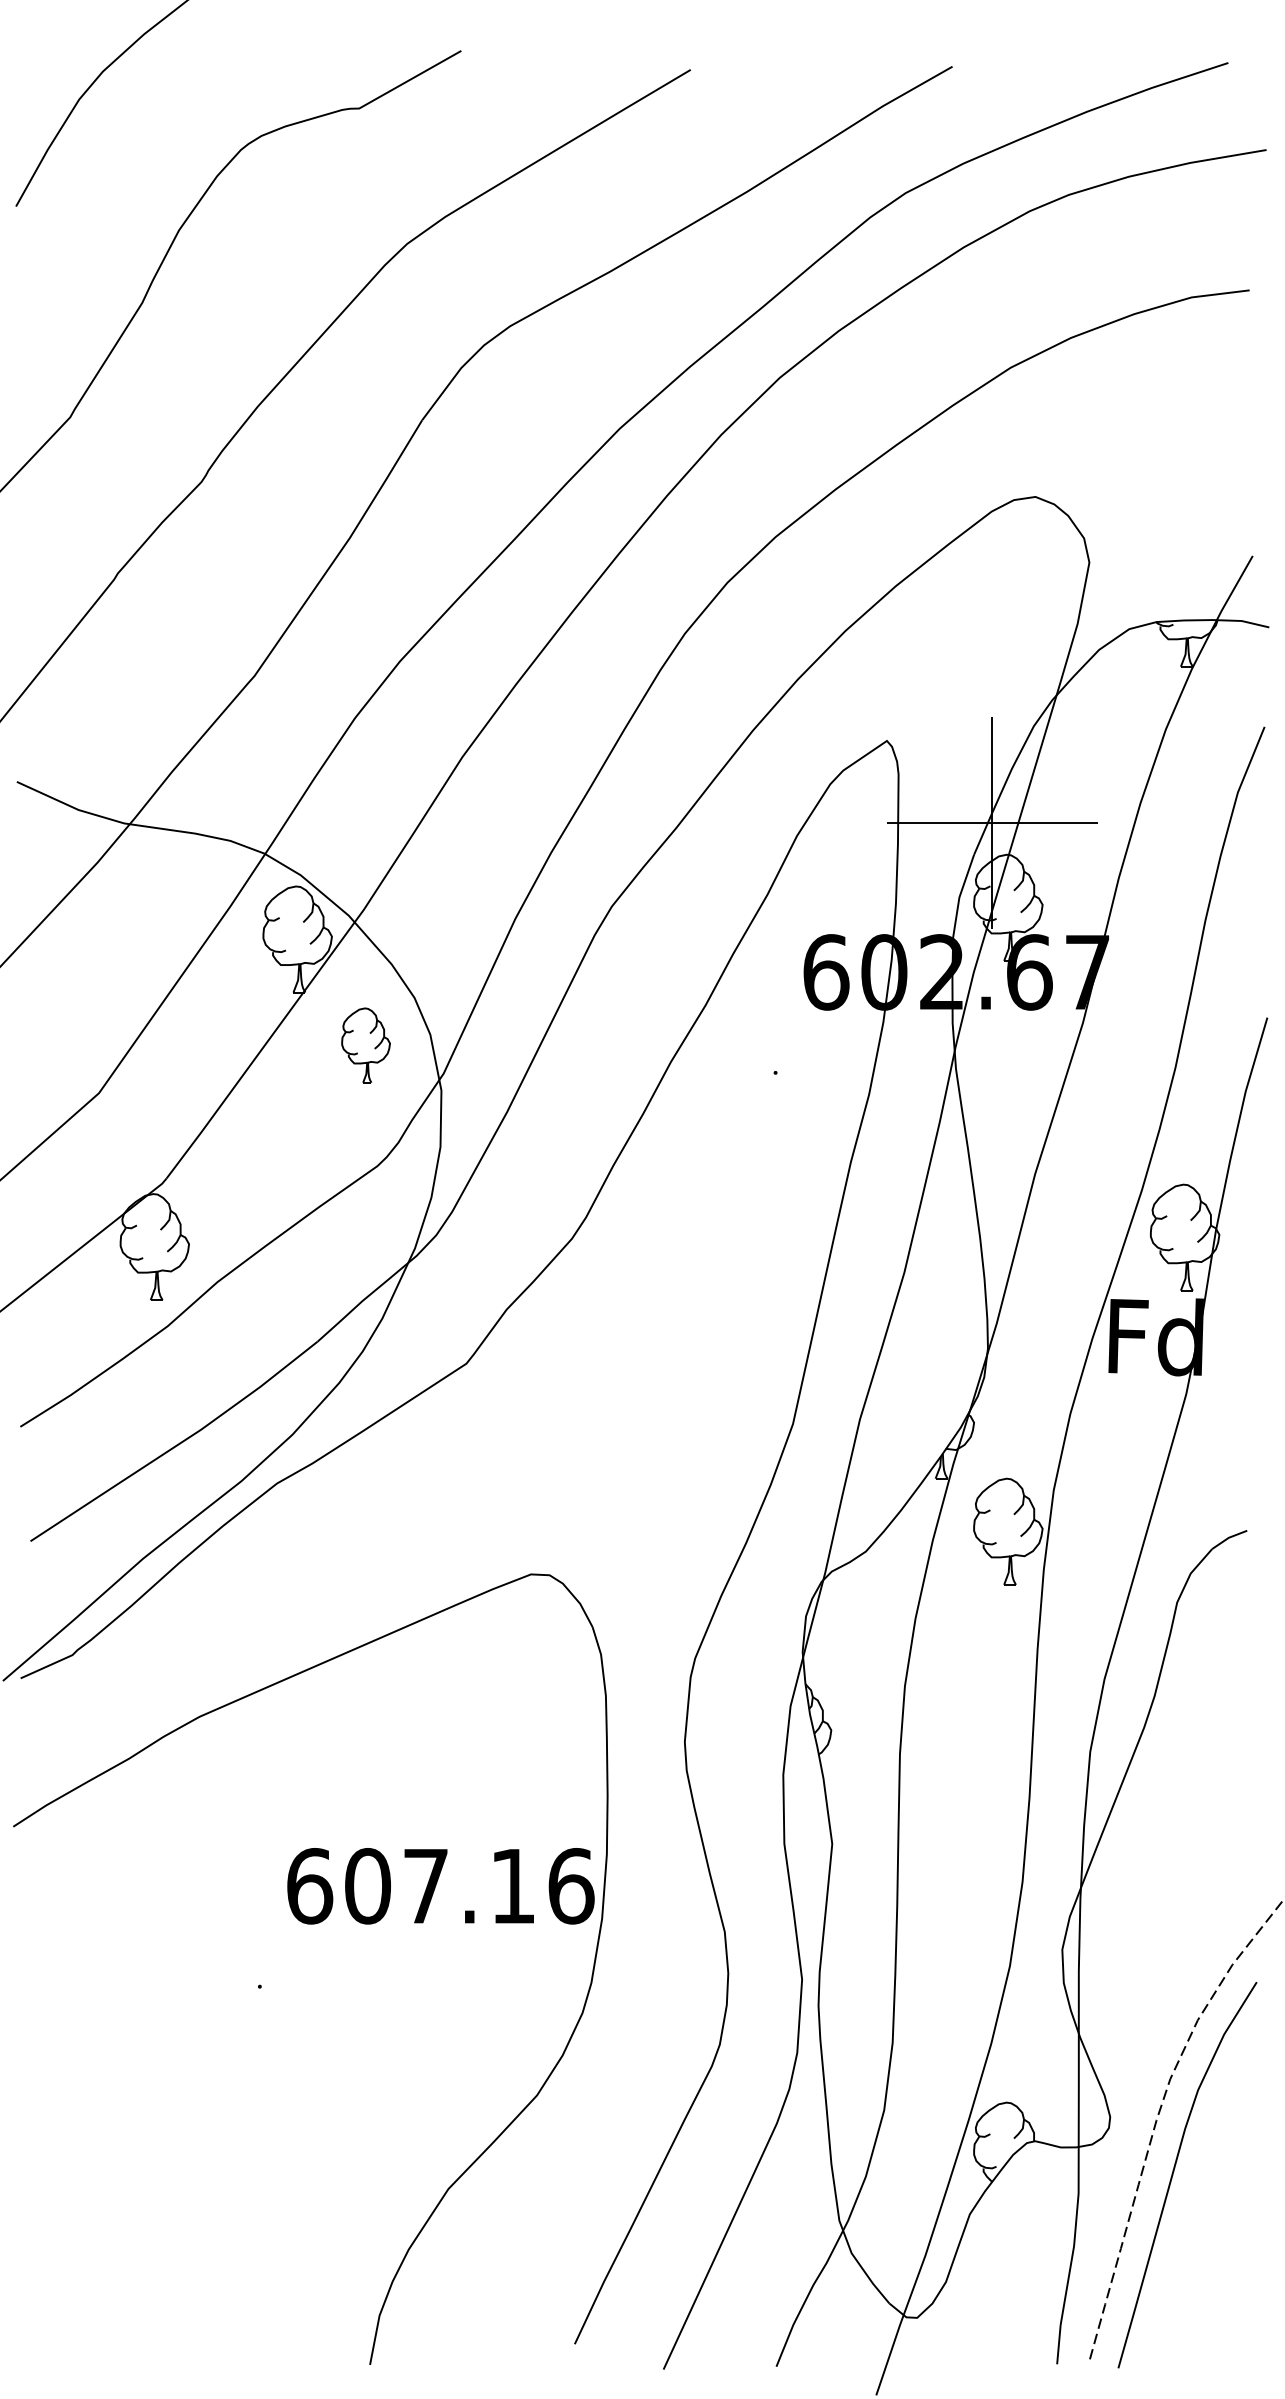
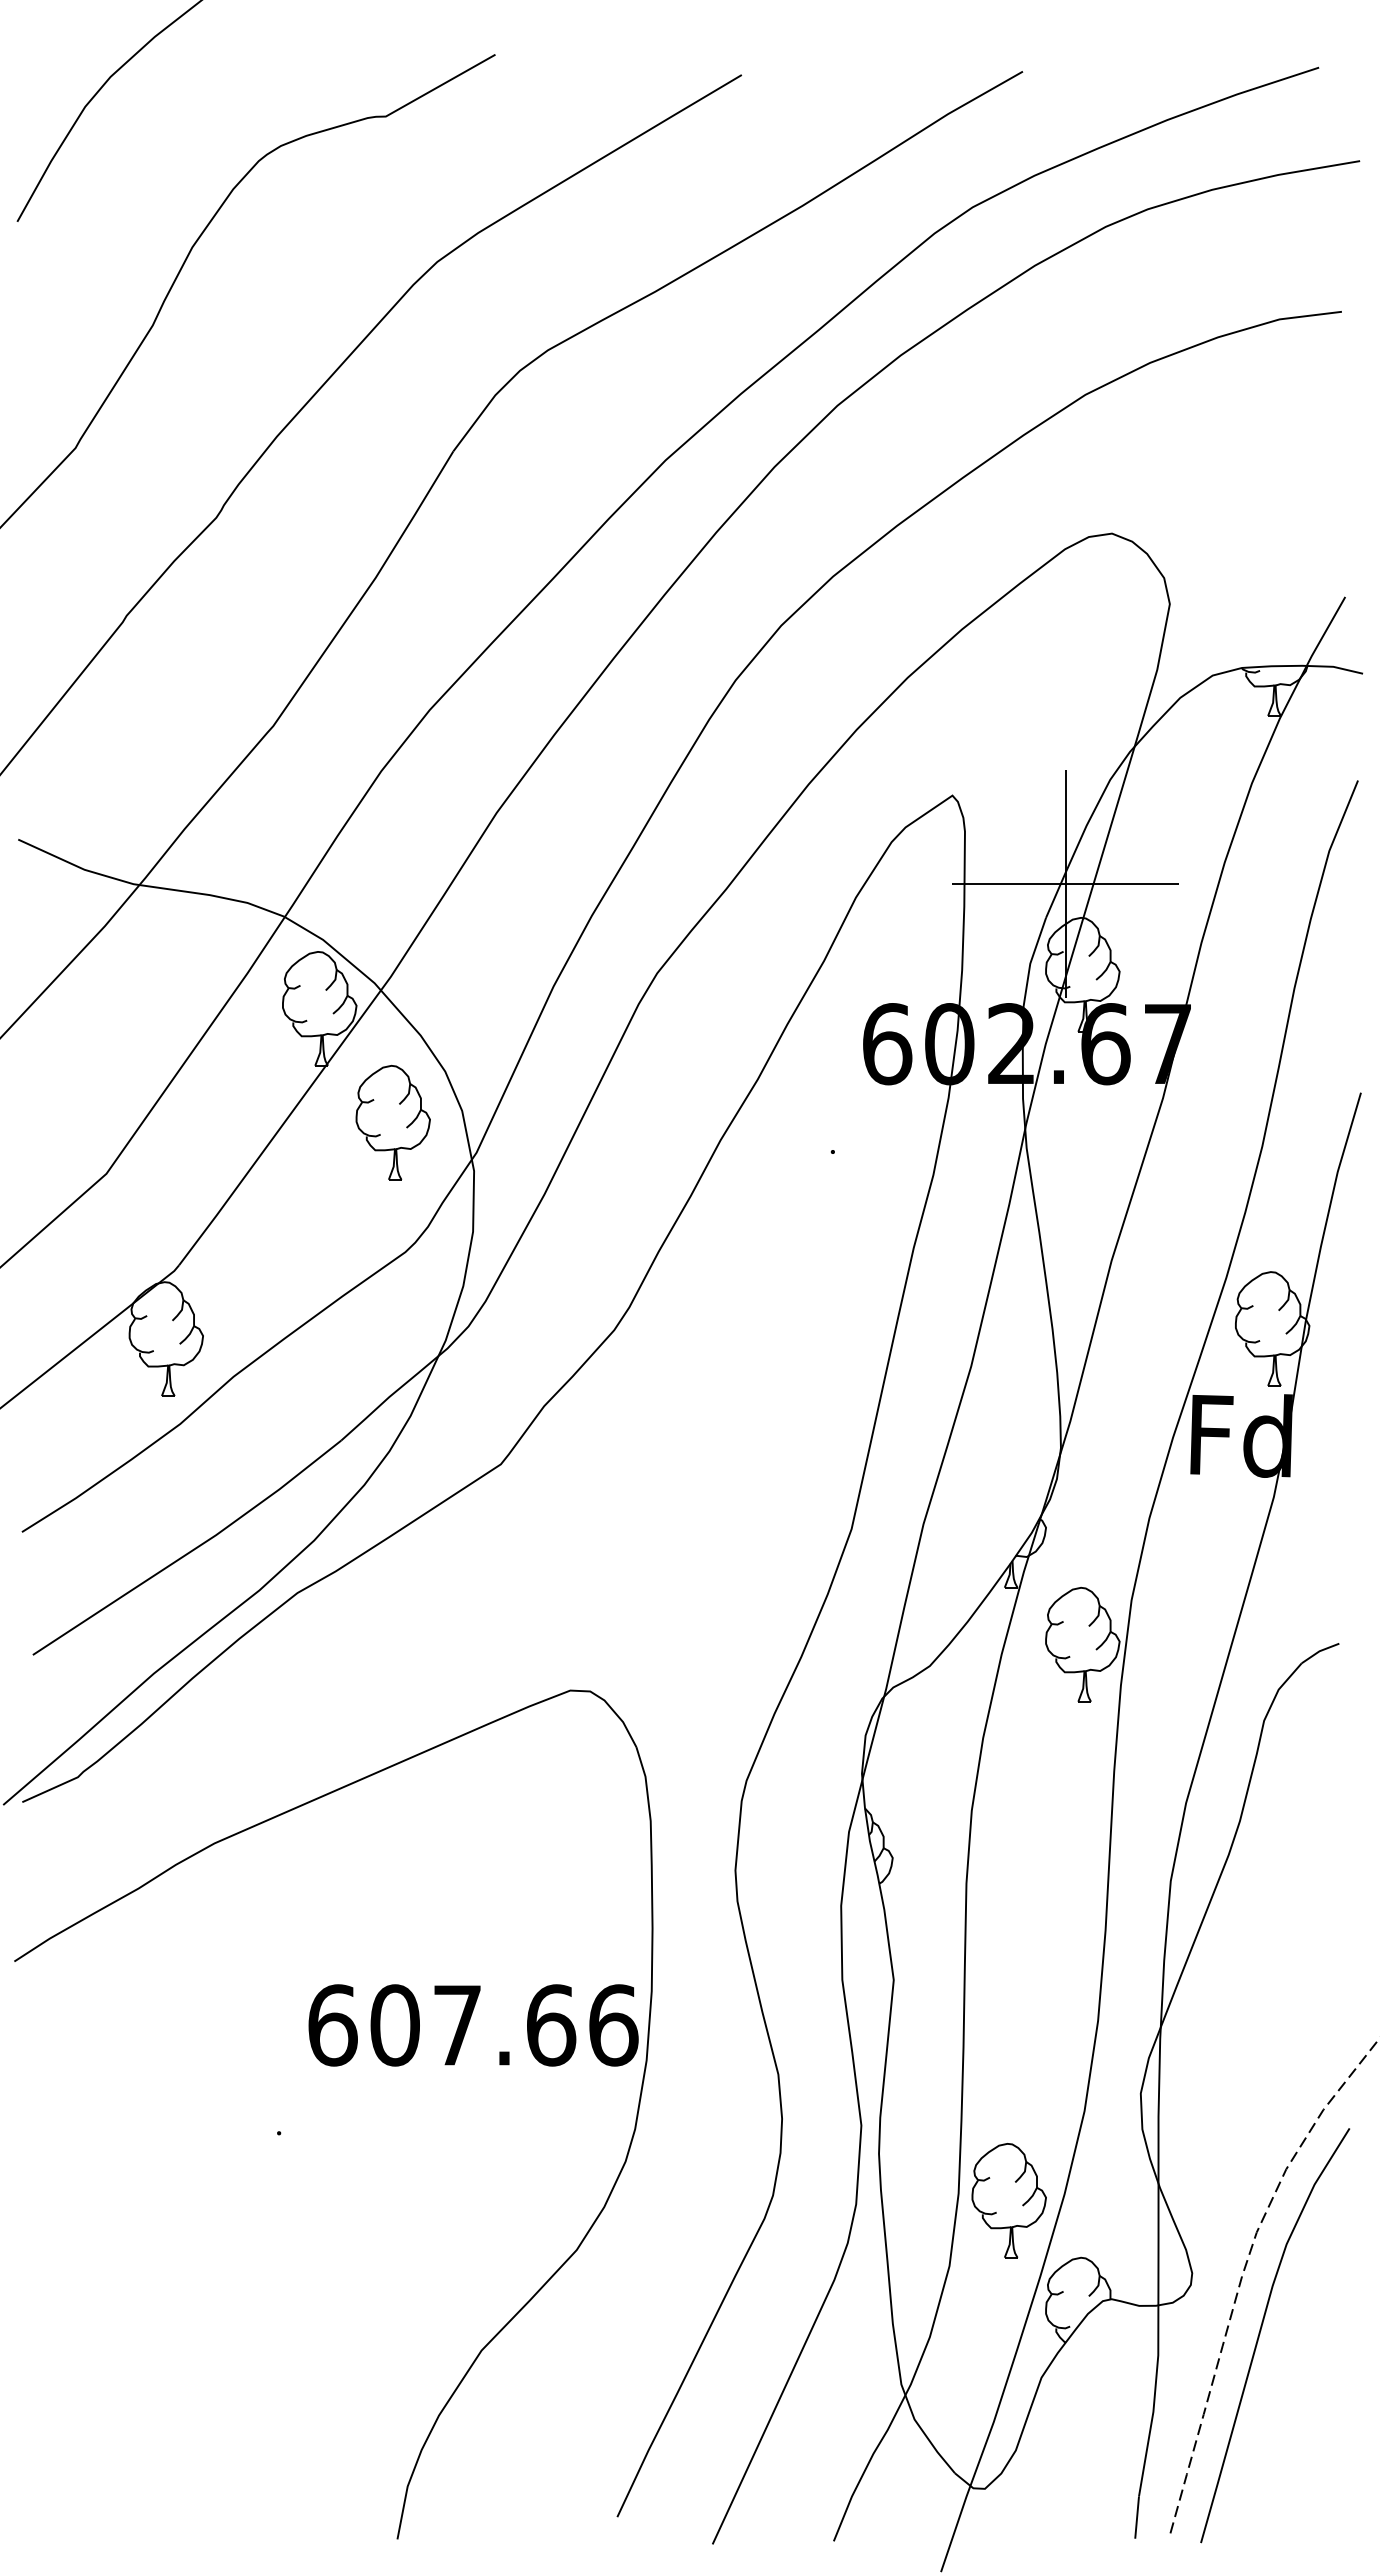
part: (365, 1045) -> (392, 1122), size x1.43
text: (513, 1886) -> (551, 2025), 607.16 -> 607.66
part: (939, 2049) -> (1008, 2200), added

